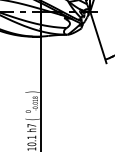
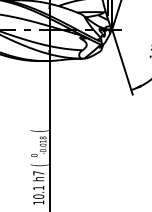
text: (32, 91) -> (39, 130), ) -> (

